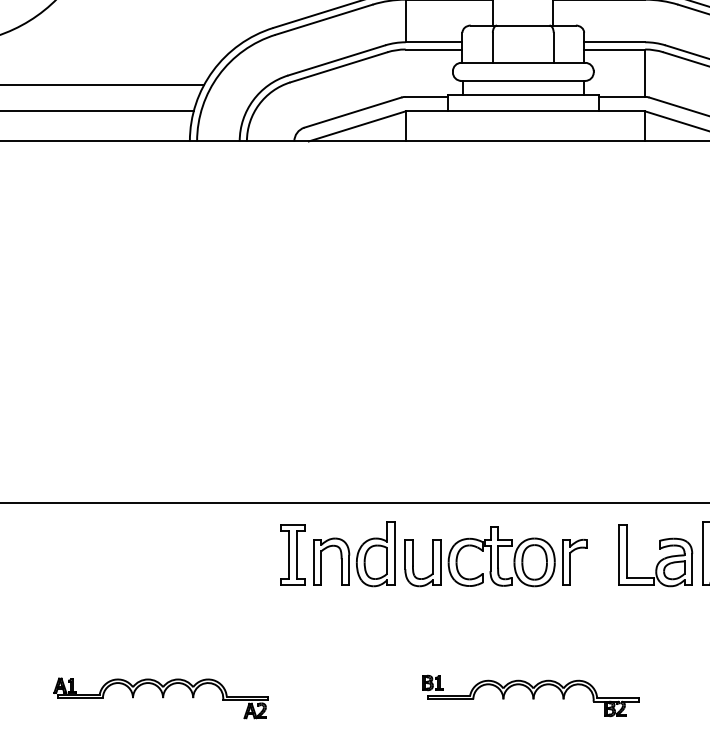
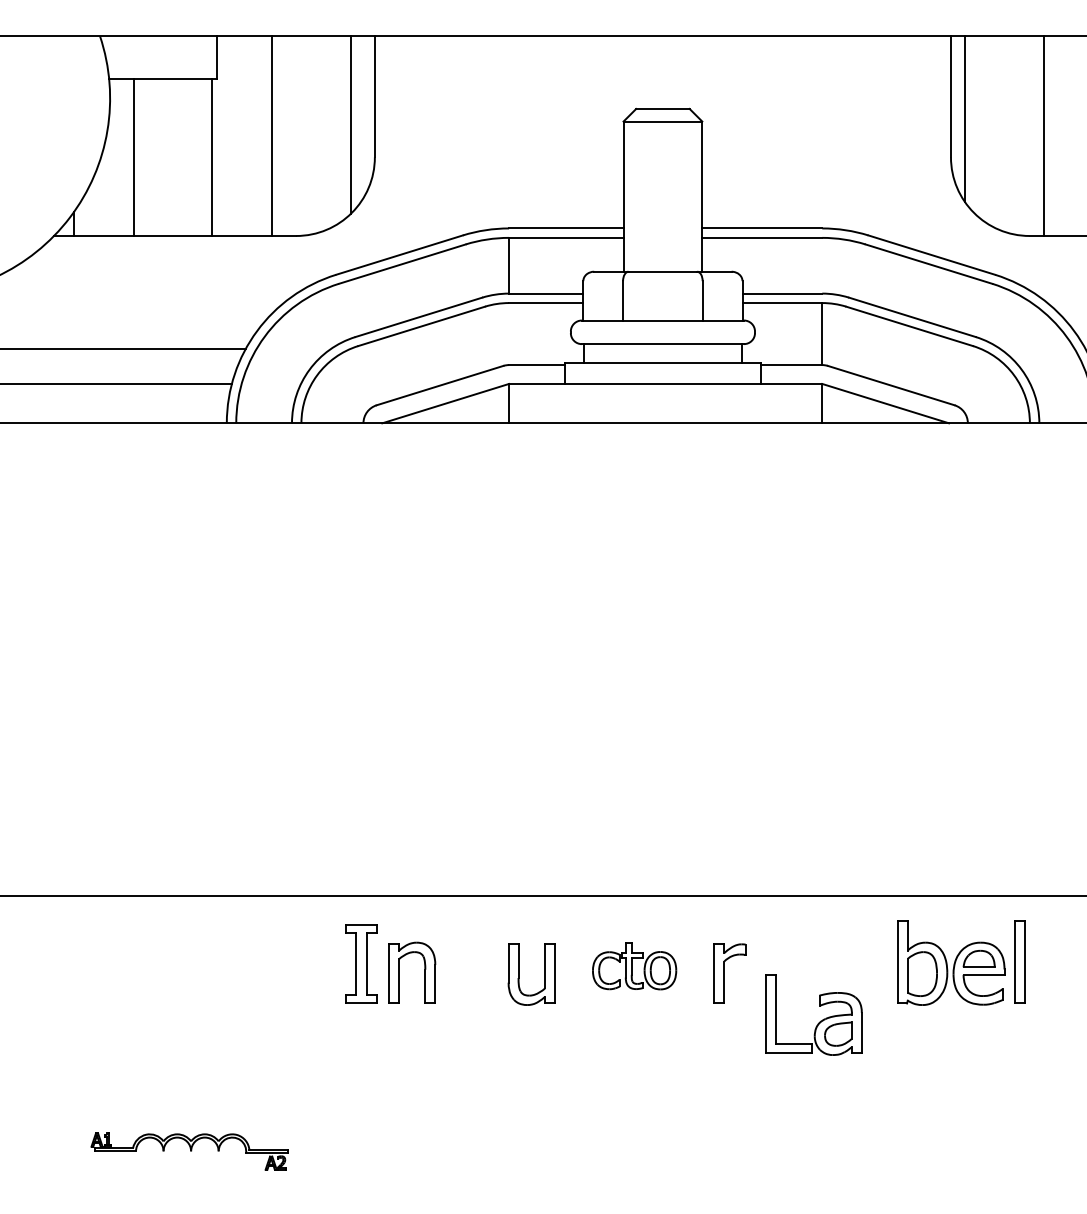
part: (375, 553) -> (469, 962), removed
part: (501, 556) -> (634, 965), size x0.6
part: (660, 559) -> (820, 1020), moved
part: (530, 695) -> (672, 1148), removed
part: (161, 698) -> (189, 1151), size x0.7

